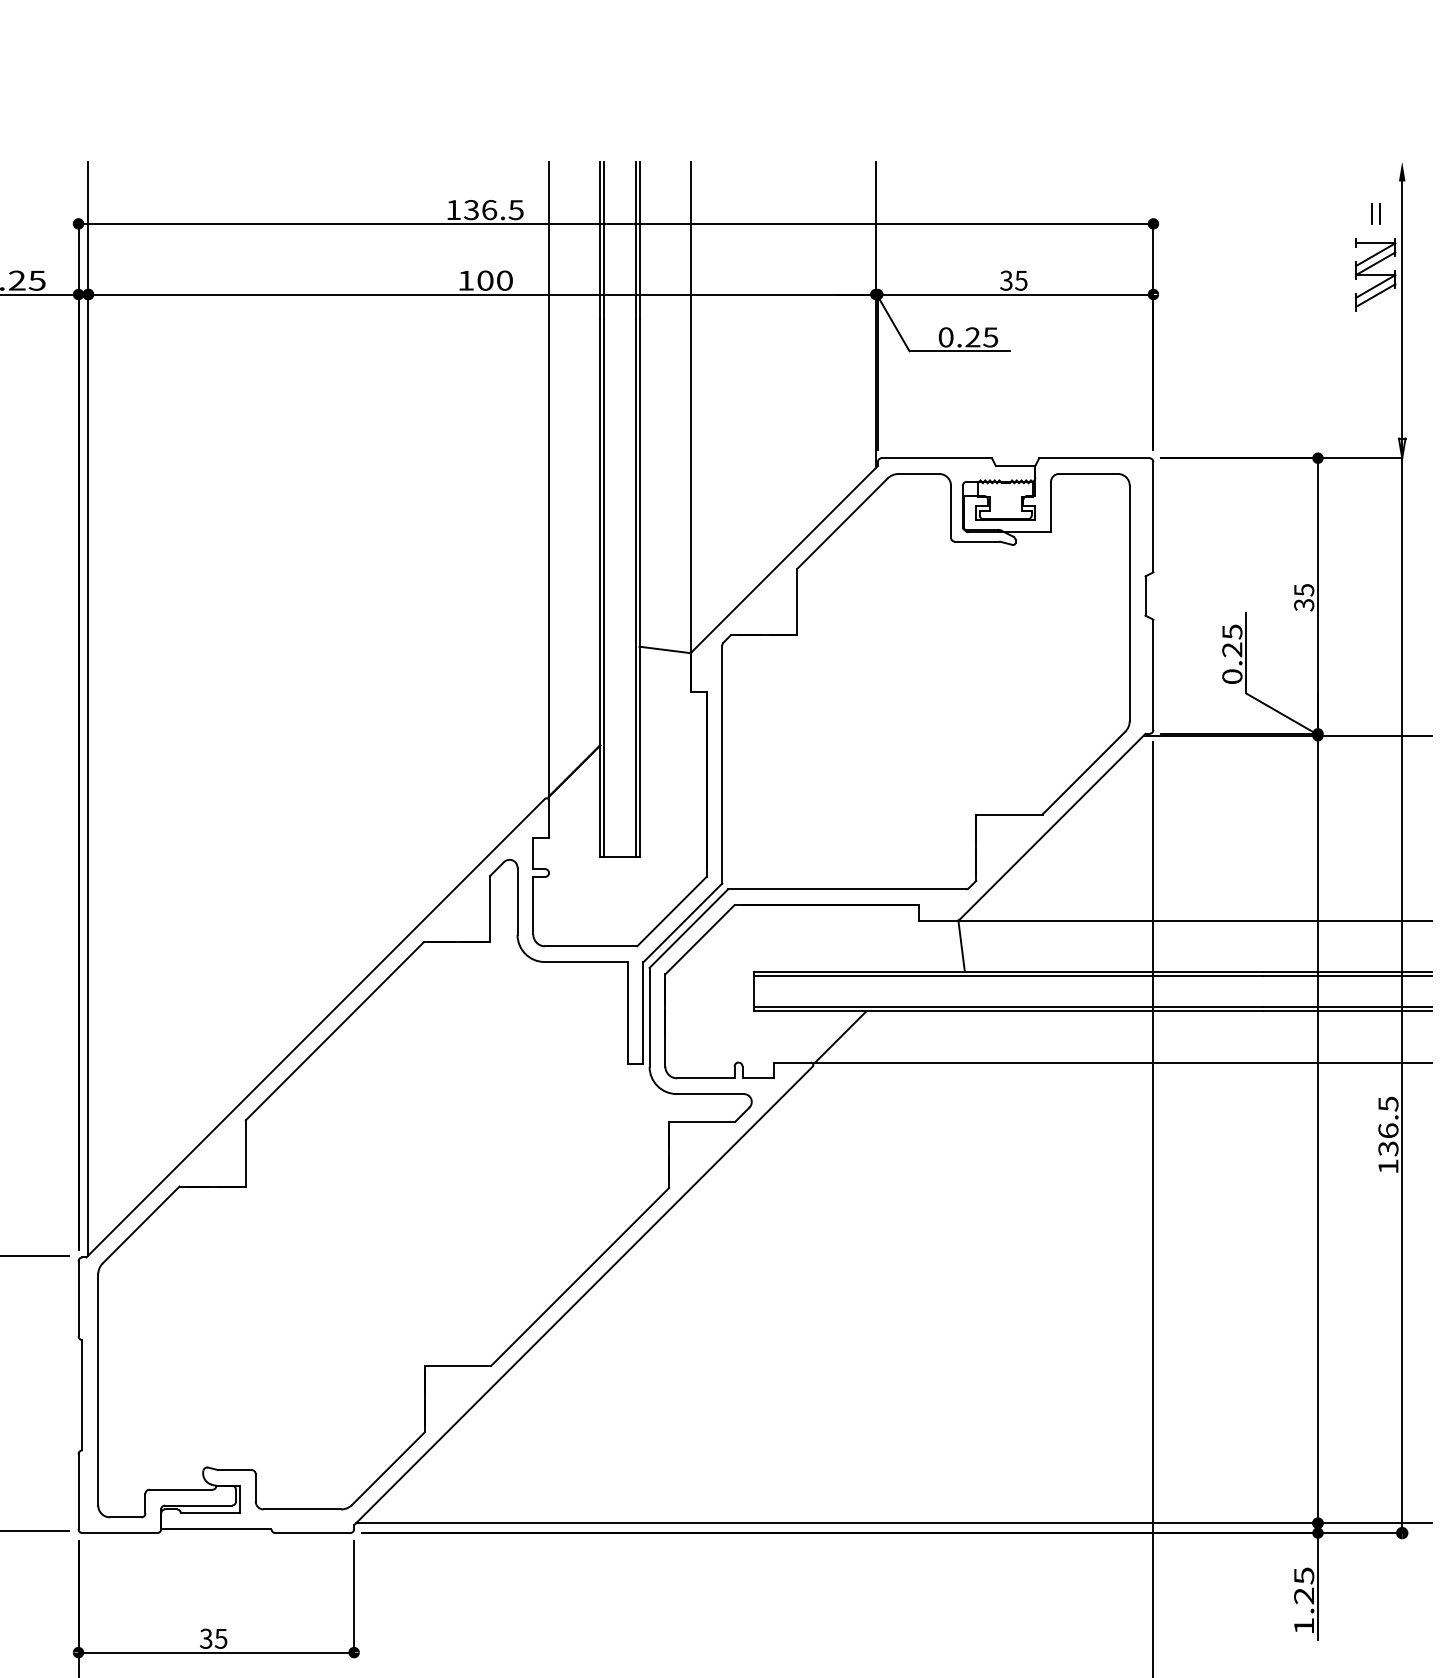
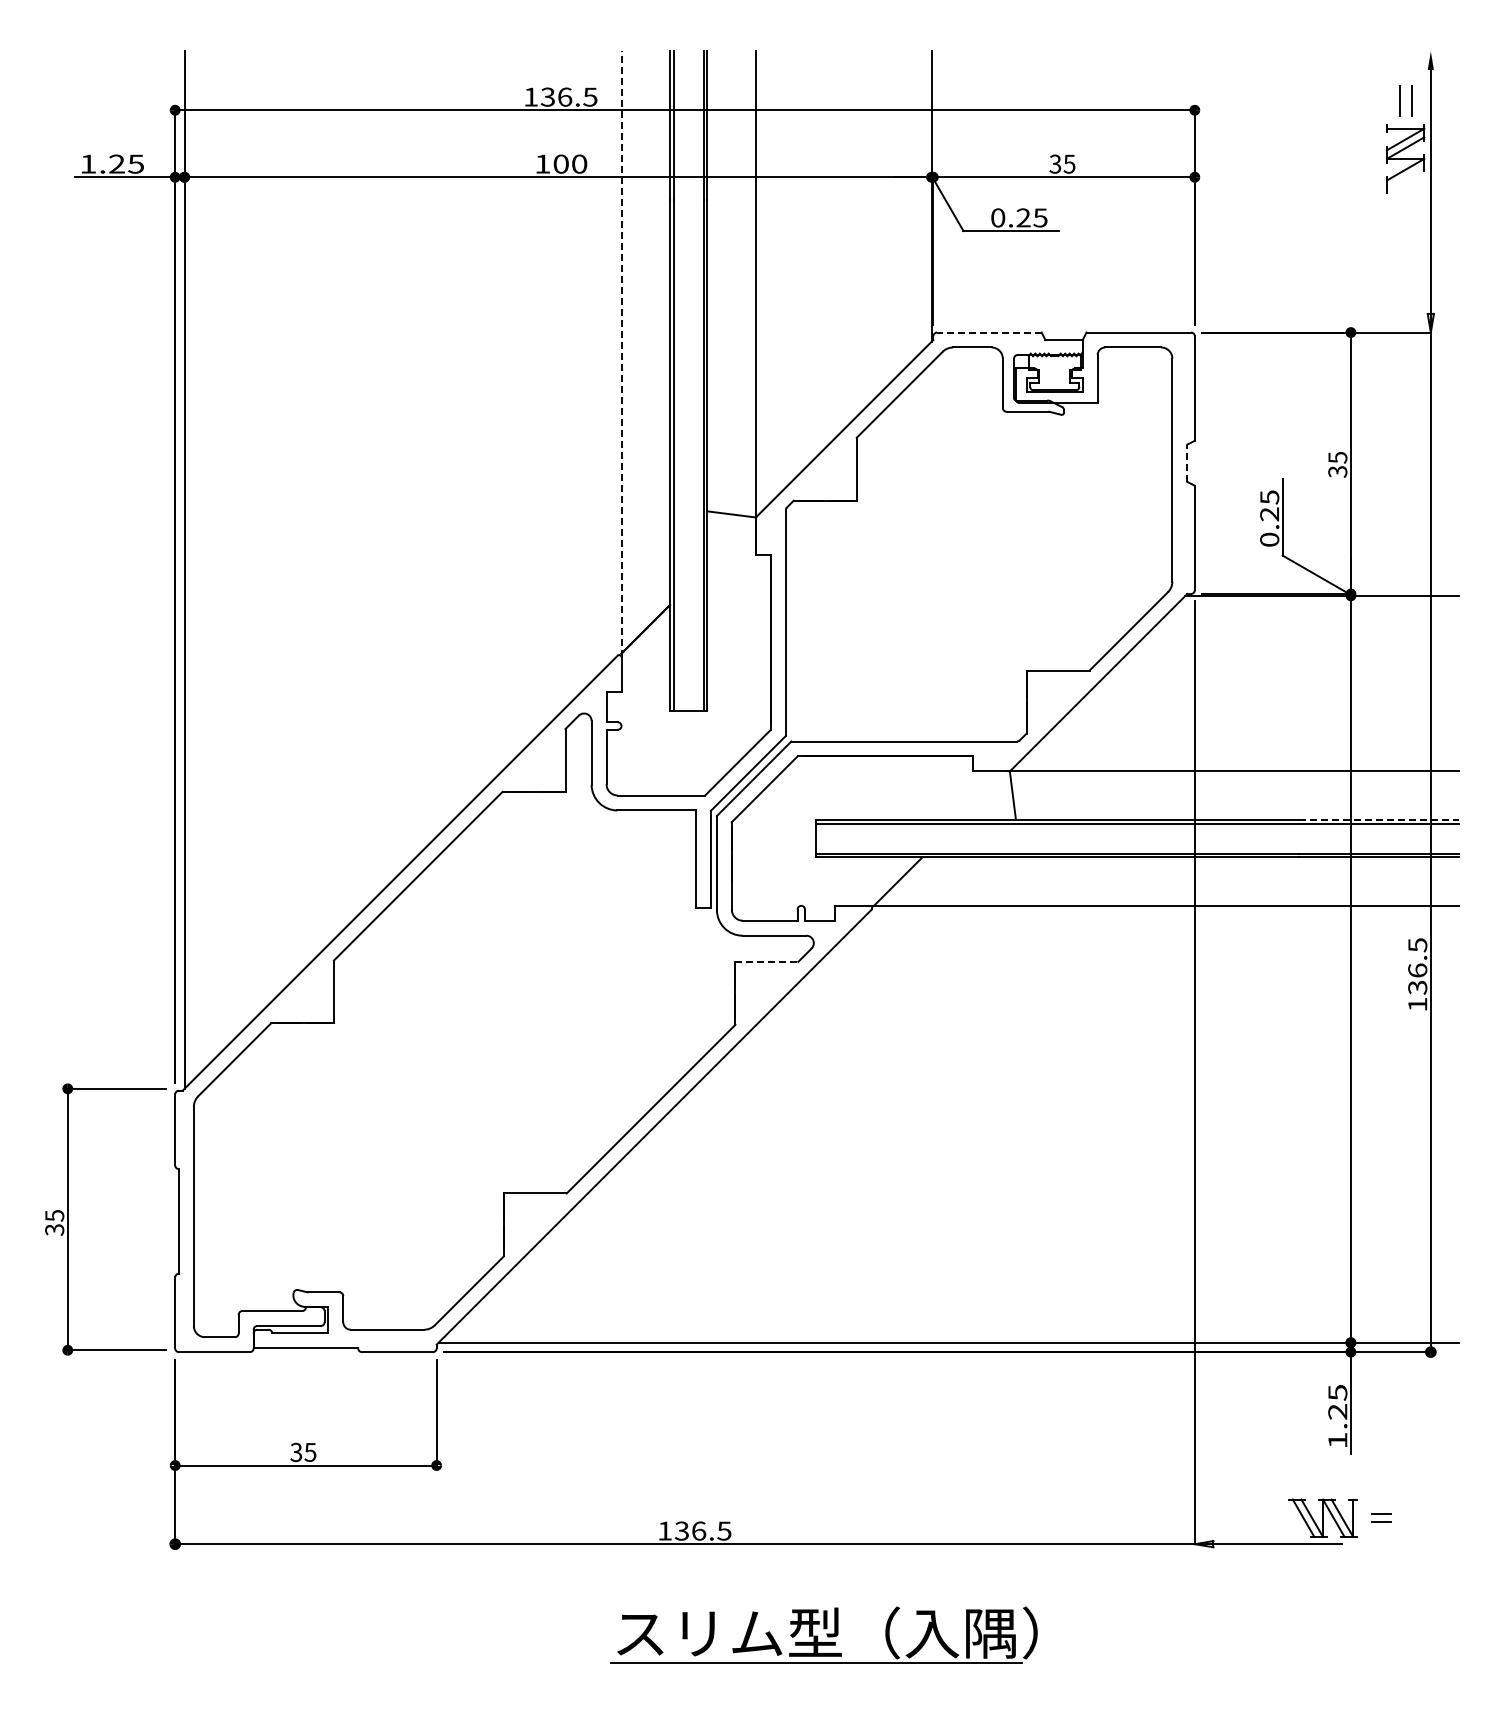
part: (1375, 213) -> (1405, 100), size x1.6
line: (1375, 295) -> (1405, 178), removed
line: (935, 458) -> (988, 332), solid -> dashed
line: (549, 480) -> (621, 353), solid -> dashed
line: (1145, 596) -> (1187, 463), solid -> dashed
line: (1348, 971) -> (1379, 819), solid -> dashed
line: (702, 1121) -> (767, 961), solid -> dashed

